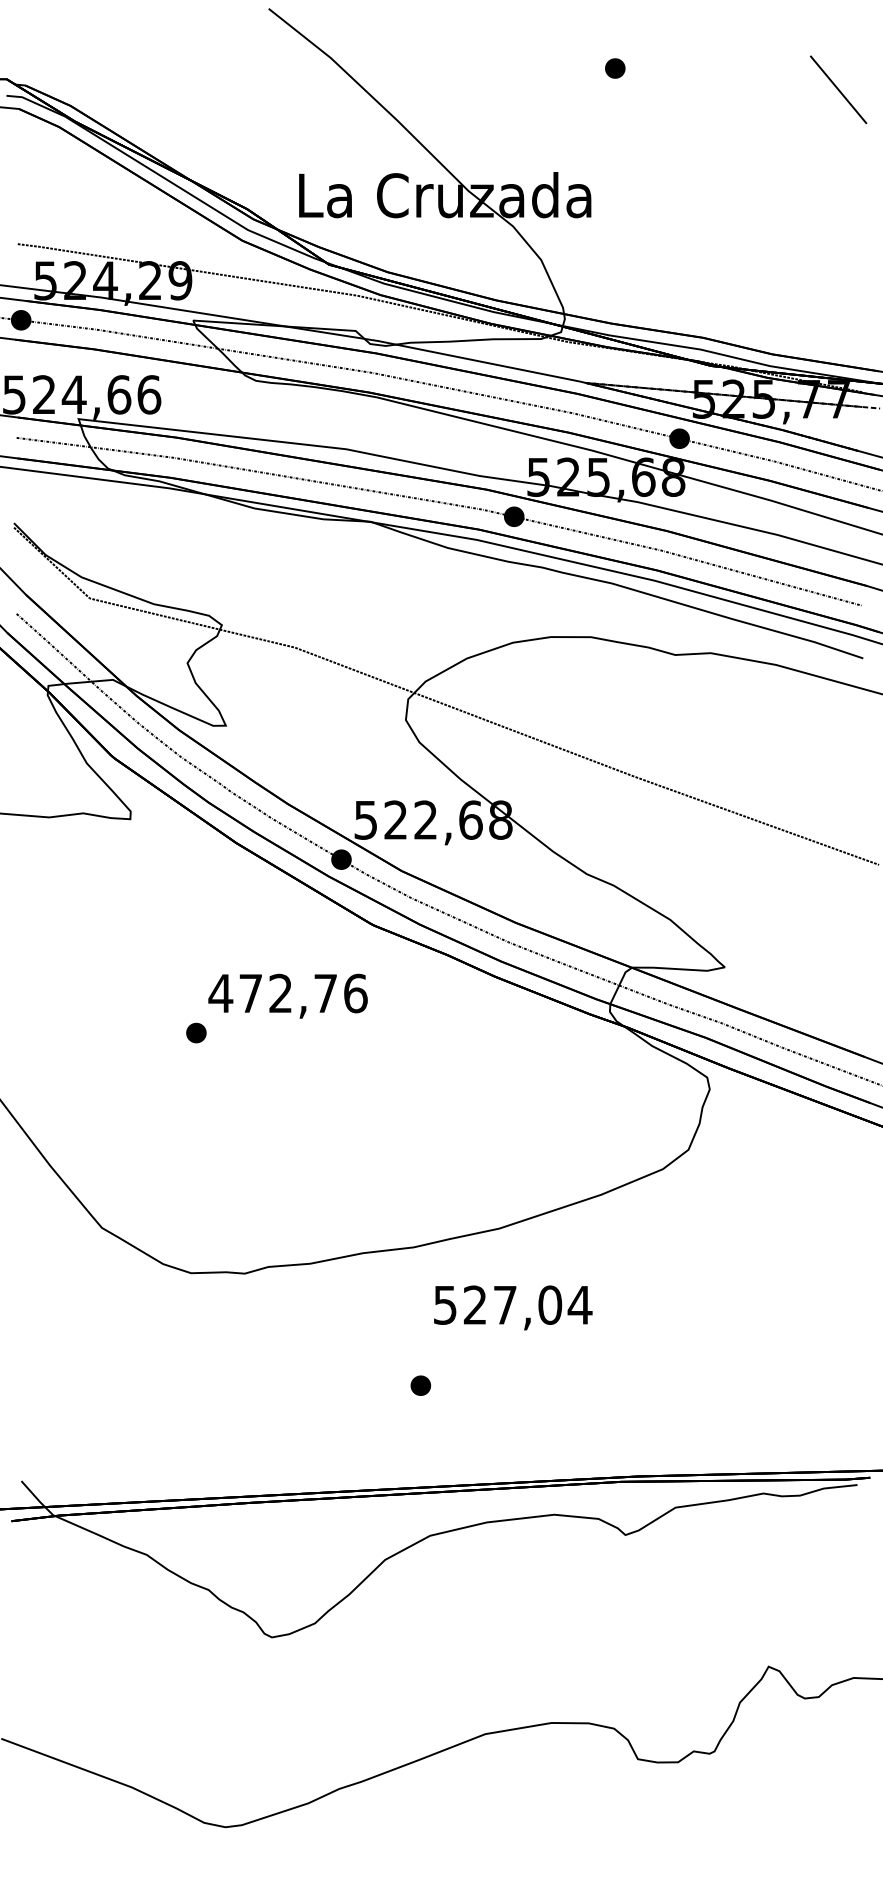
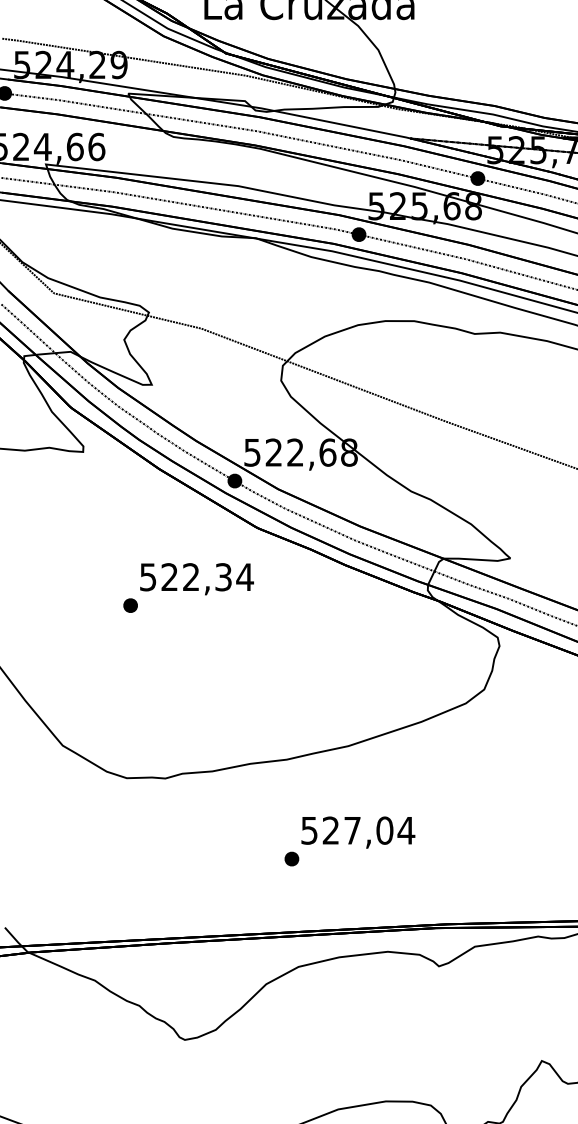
text: (288, 993) -> (196, 577), 472,76 -> 522,34
text: (513, 1307) -> (358, 832), moved

